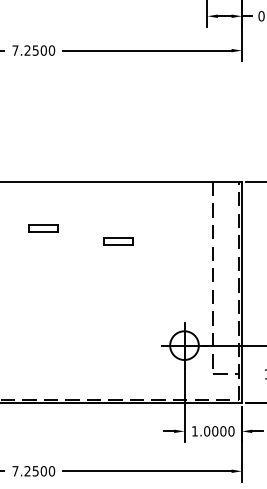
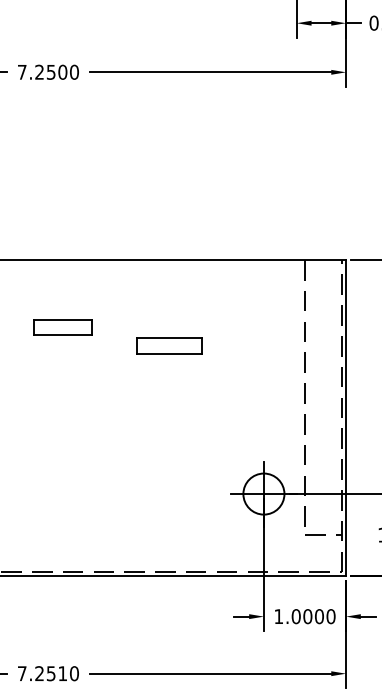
part: (43, 228) -> (62, 326), size x1.4
part: (118, 241) -> (169, 345), size x1.6
text: (43, 471) -> (62, 674), 7.2500 -> 7.2510

